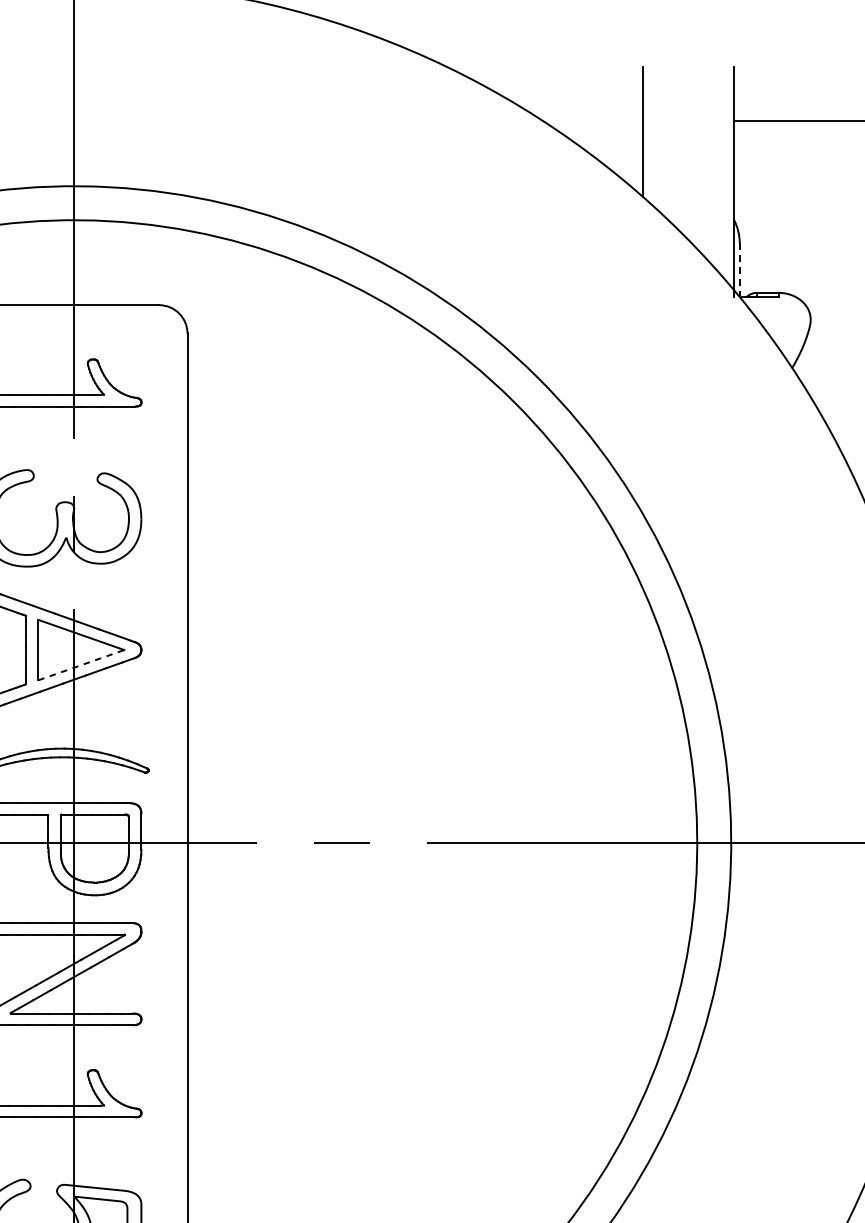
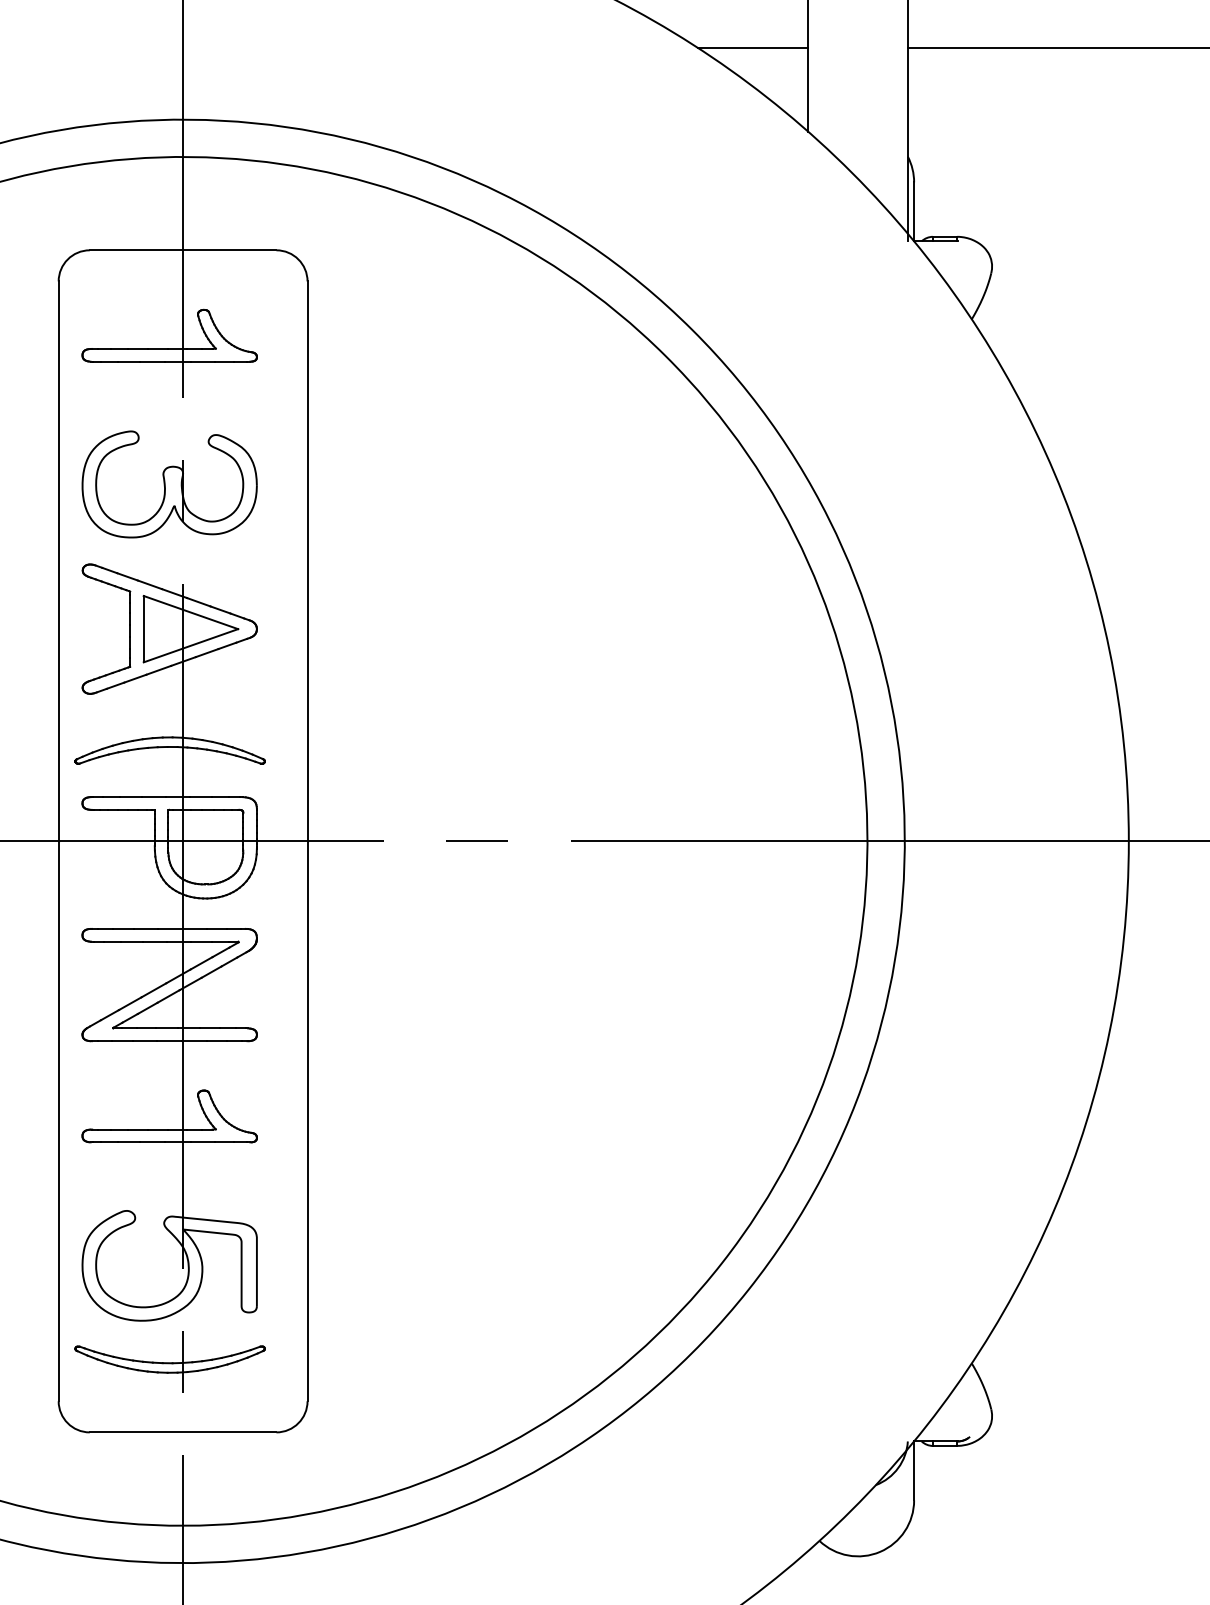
line: (593, 121) -> (753, 48), added
line: (740, 270) -> (914, 212), dashed -> solid
line: (81, 664) -> (191, 645), dashed -> solid

